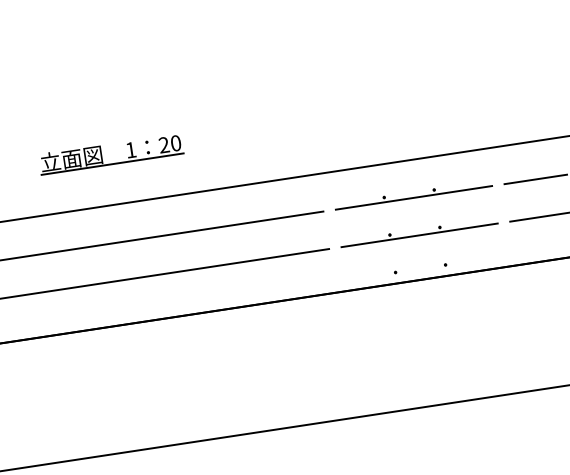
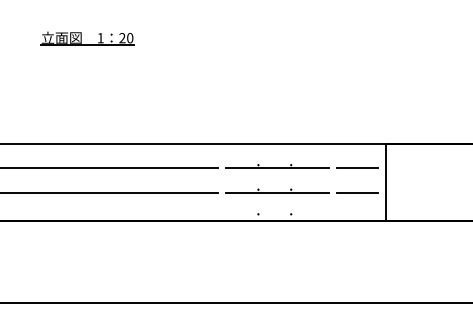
part: (110, 153) -> (87, 38), moved

